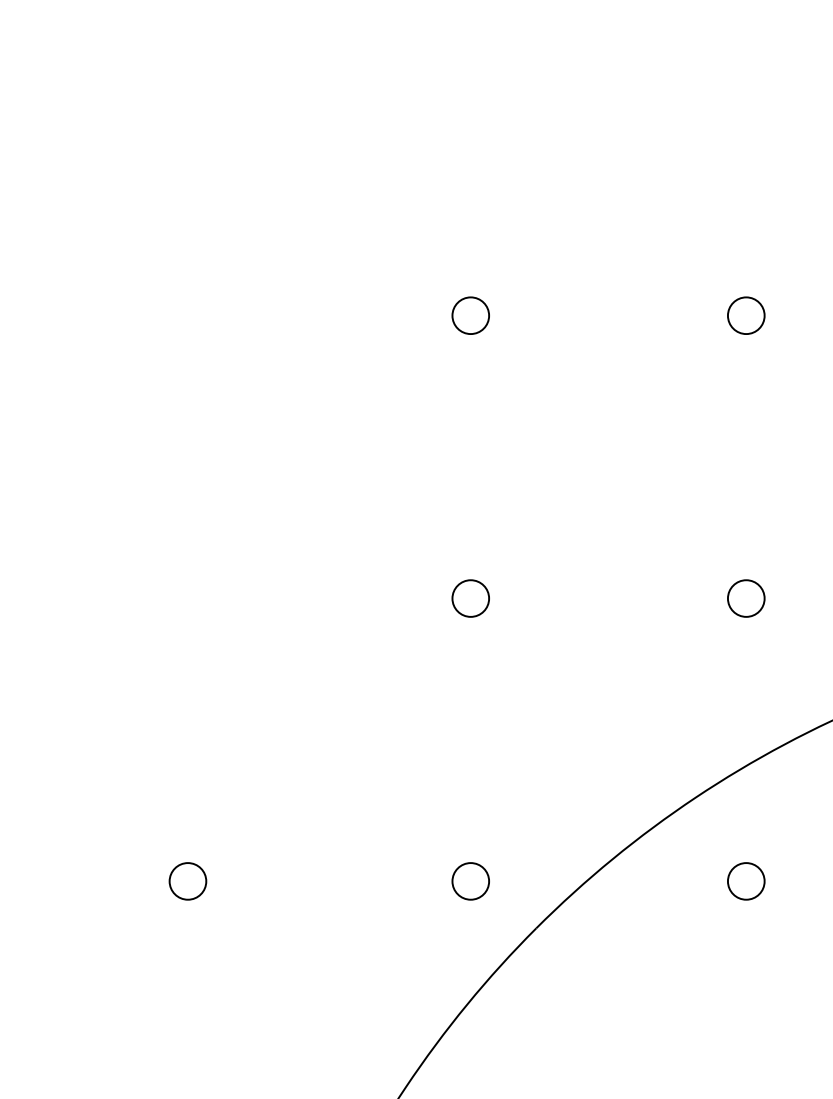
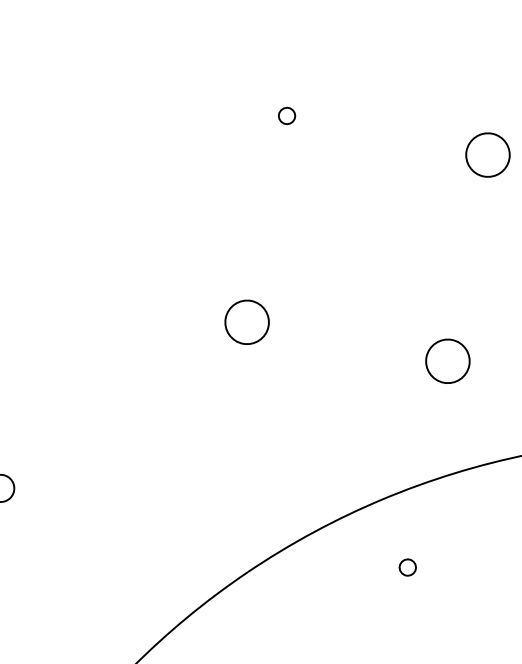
circle: (470, 315) -> (286, 115), size x0.6
circle: (745, 315) -> (487, 154), size x1.6
circle: (470, 598) -> (246, 322), size x1.6
circle: (745, 598) -> (447, 361), size x1.6
circle: (470, 881) -> (206, 528), removed
circle: (745, 881) -> (407, 567), size x0.6

